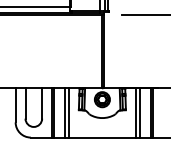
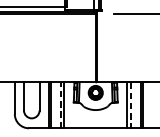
line: (64, 112) -> (60, 104), solid -> dashed
line: (140, 112) -> (131, 104), solid -> dashed

